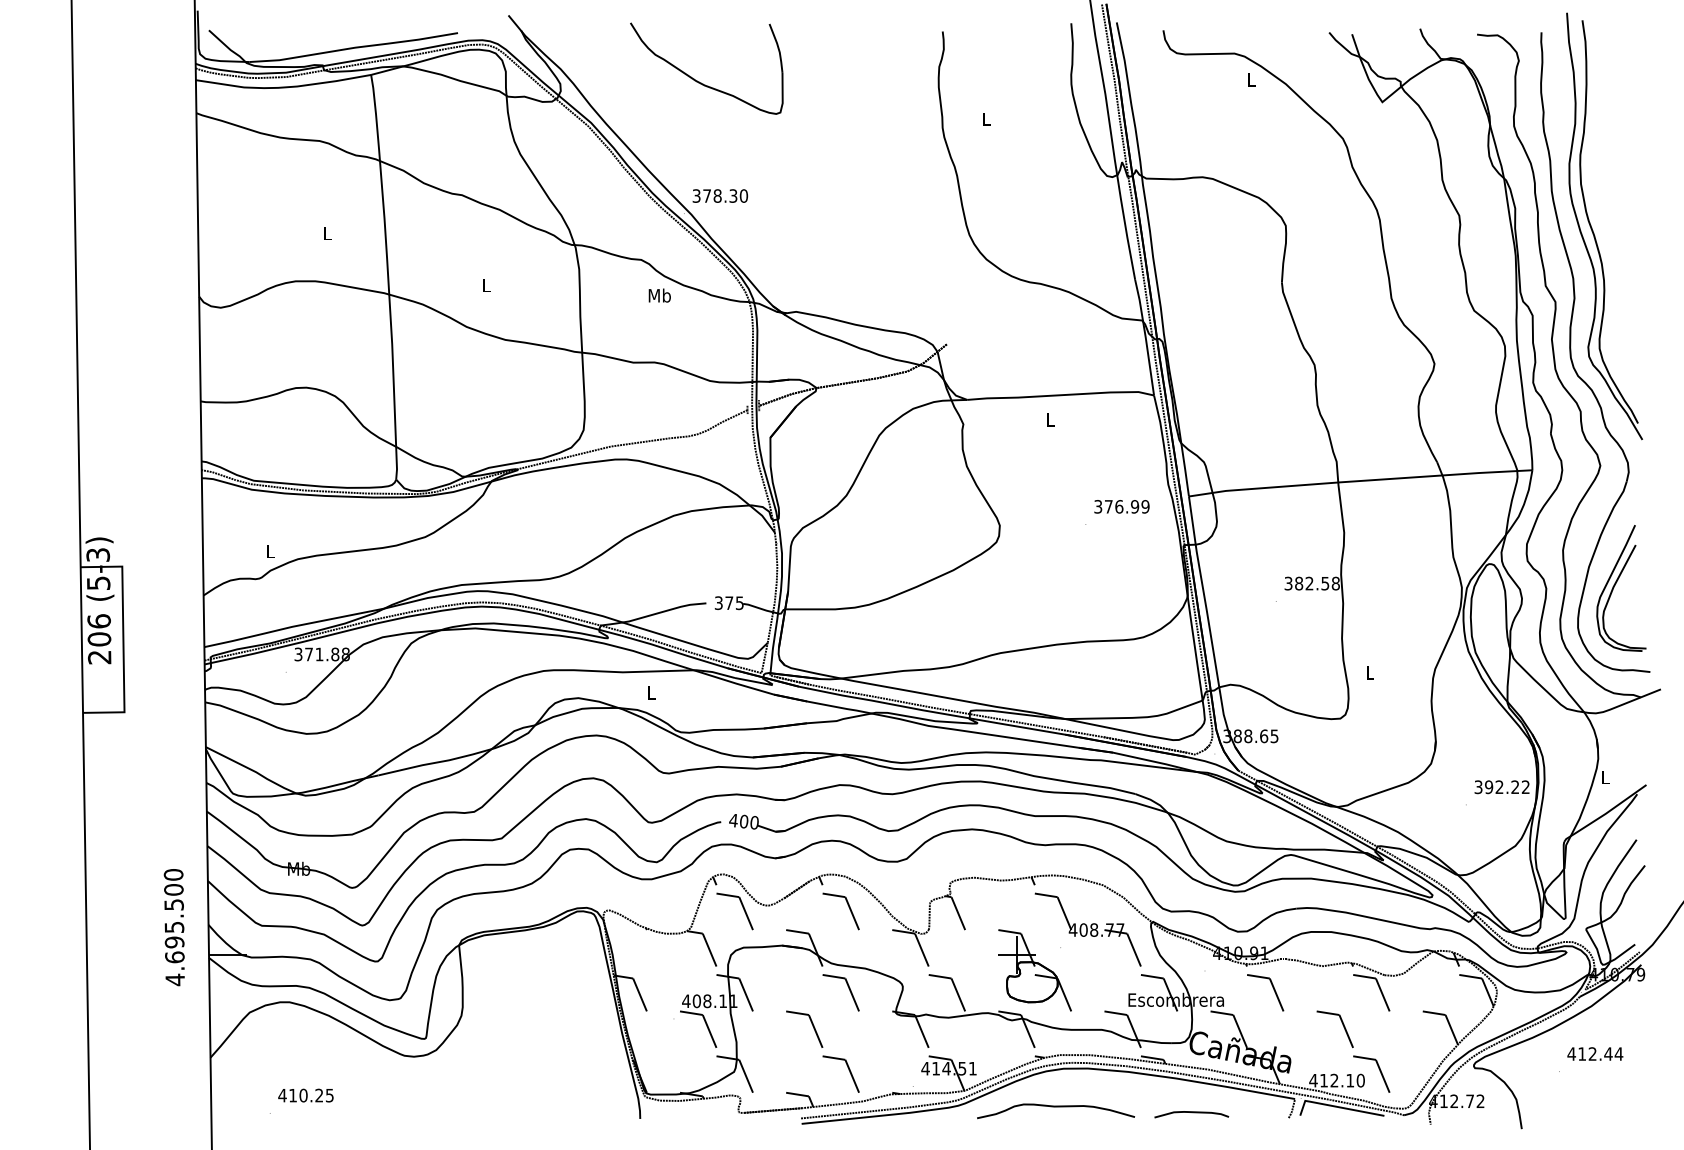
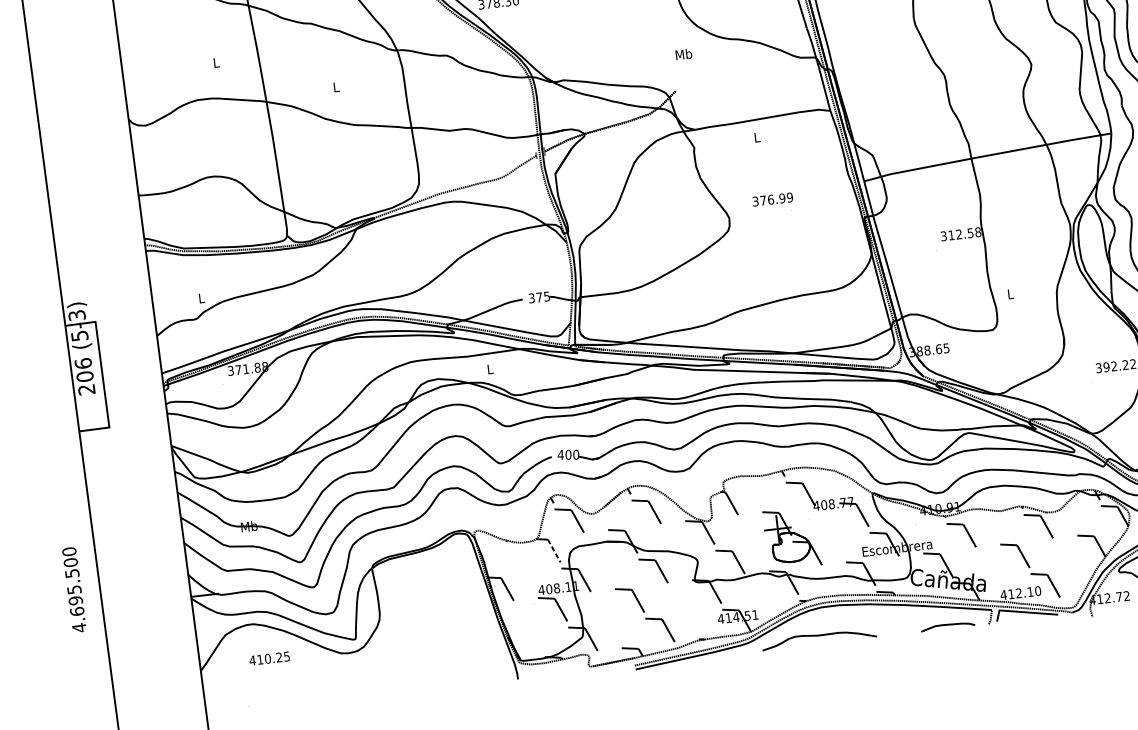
text: (659, 295) -> (683, 54), moved
text: (1121, 506) -> (772, 199), moved
text: (1299, 583) -> (951, 235), 382.58 -> 312.58
text: (173, 927) -> (73, 589), moved
line: (709, 950) -> (554, 551), solid -> dashed
text: (305, 1095) -> (269, 658), moved
curve: (1191, 1113) -> (947, 625), moved

